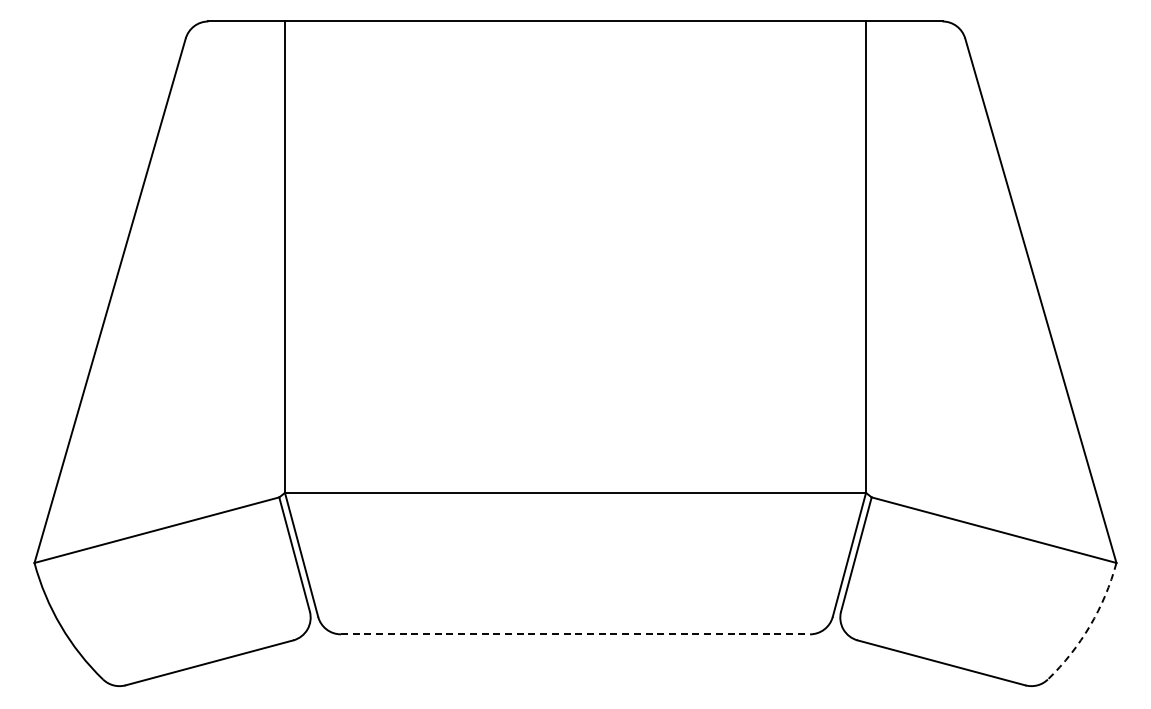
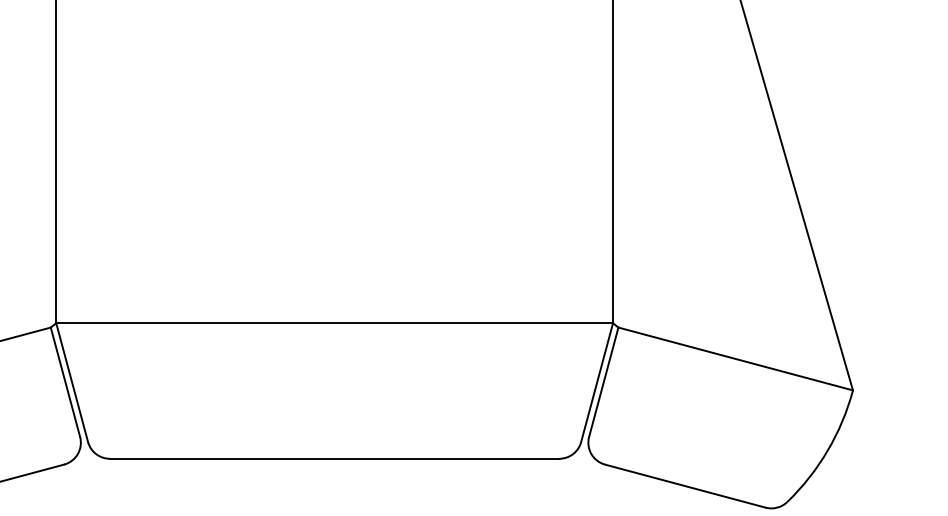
arc: (1090, 625) -> (828, 450), dashed -> solid
line: (575, 634) -> (334, 458), dashed -> solid

